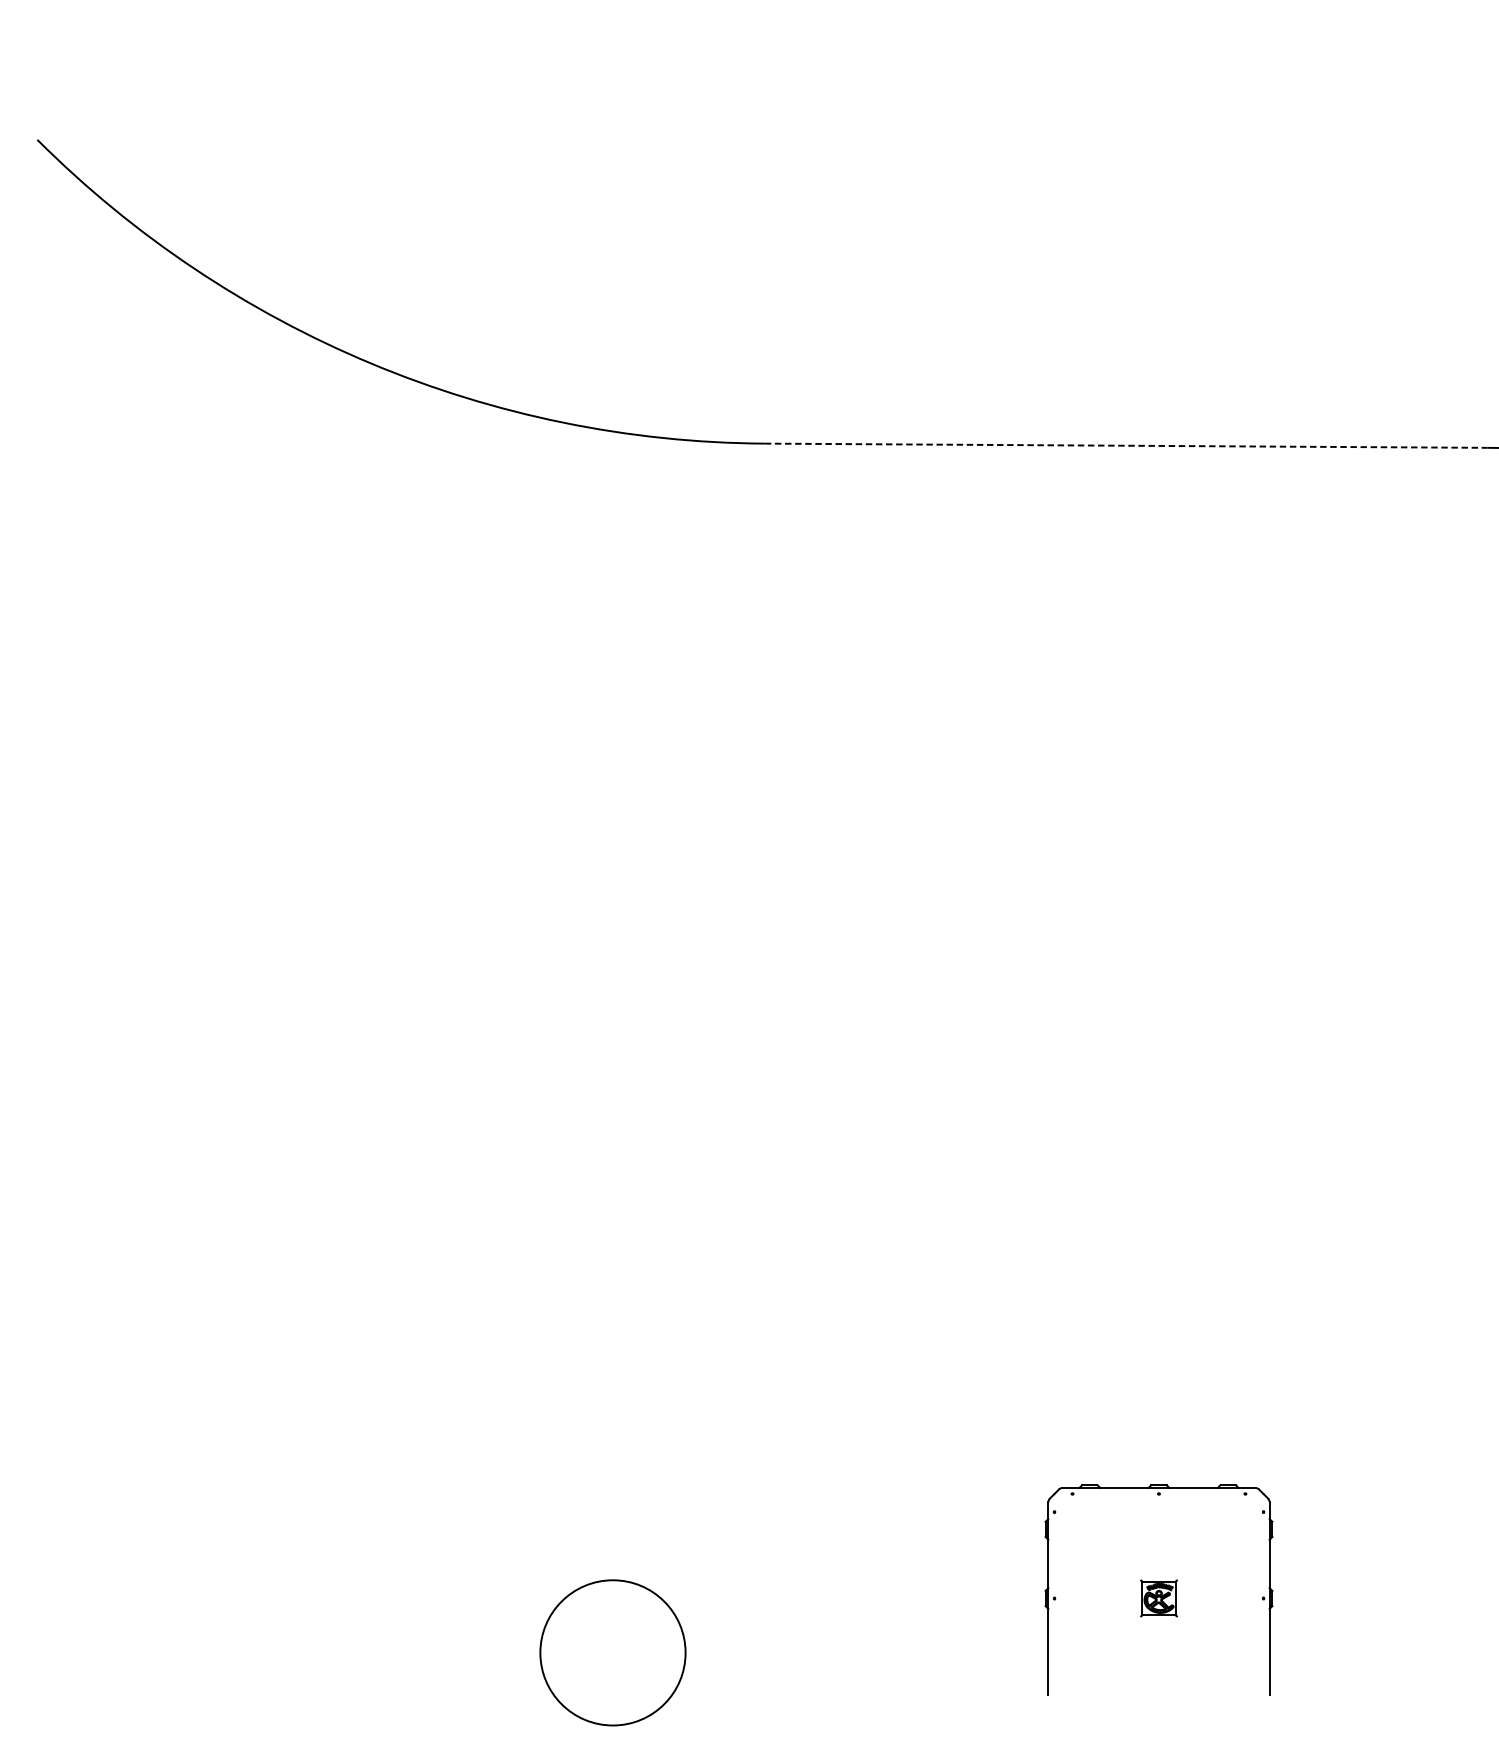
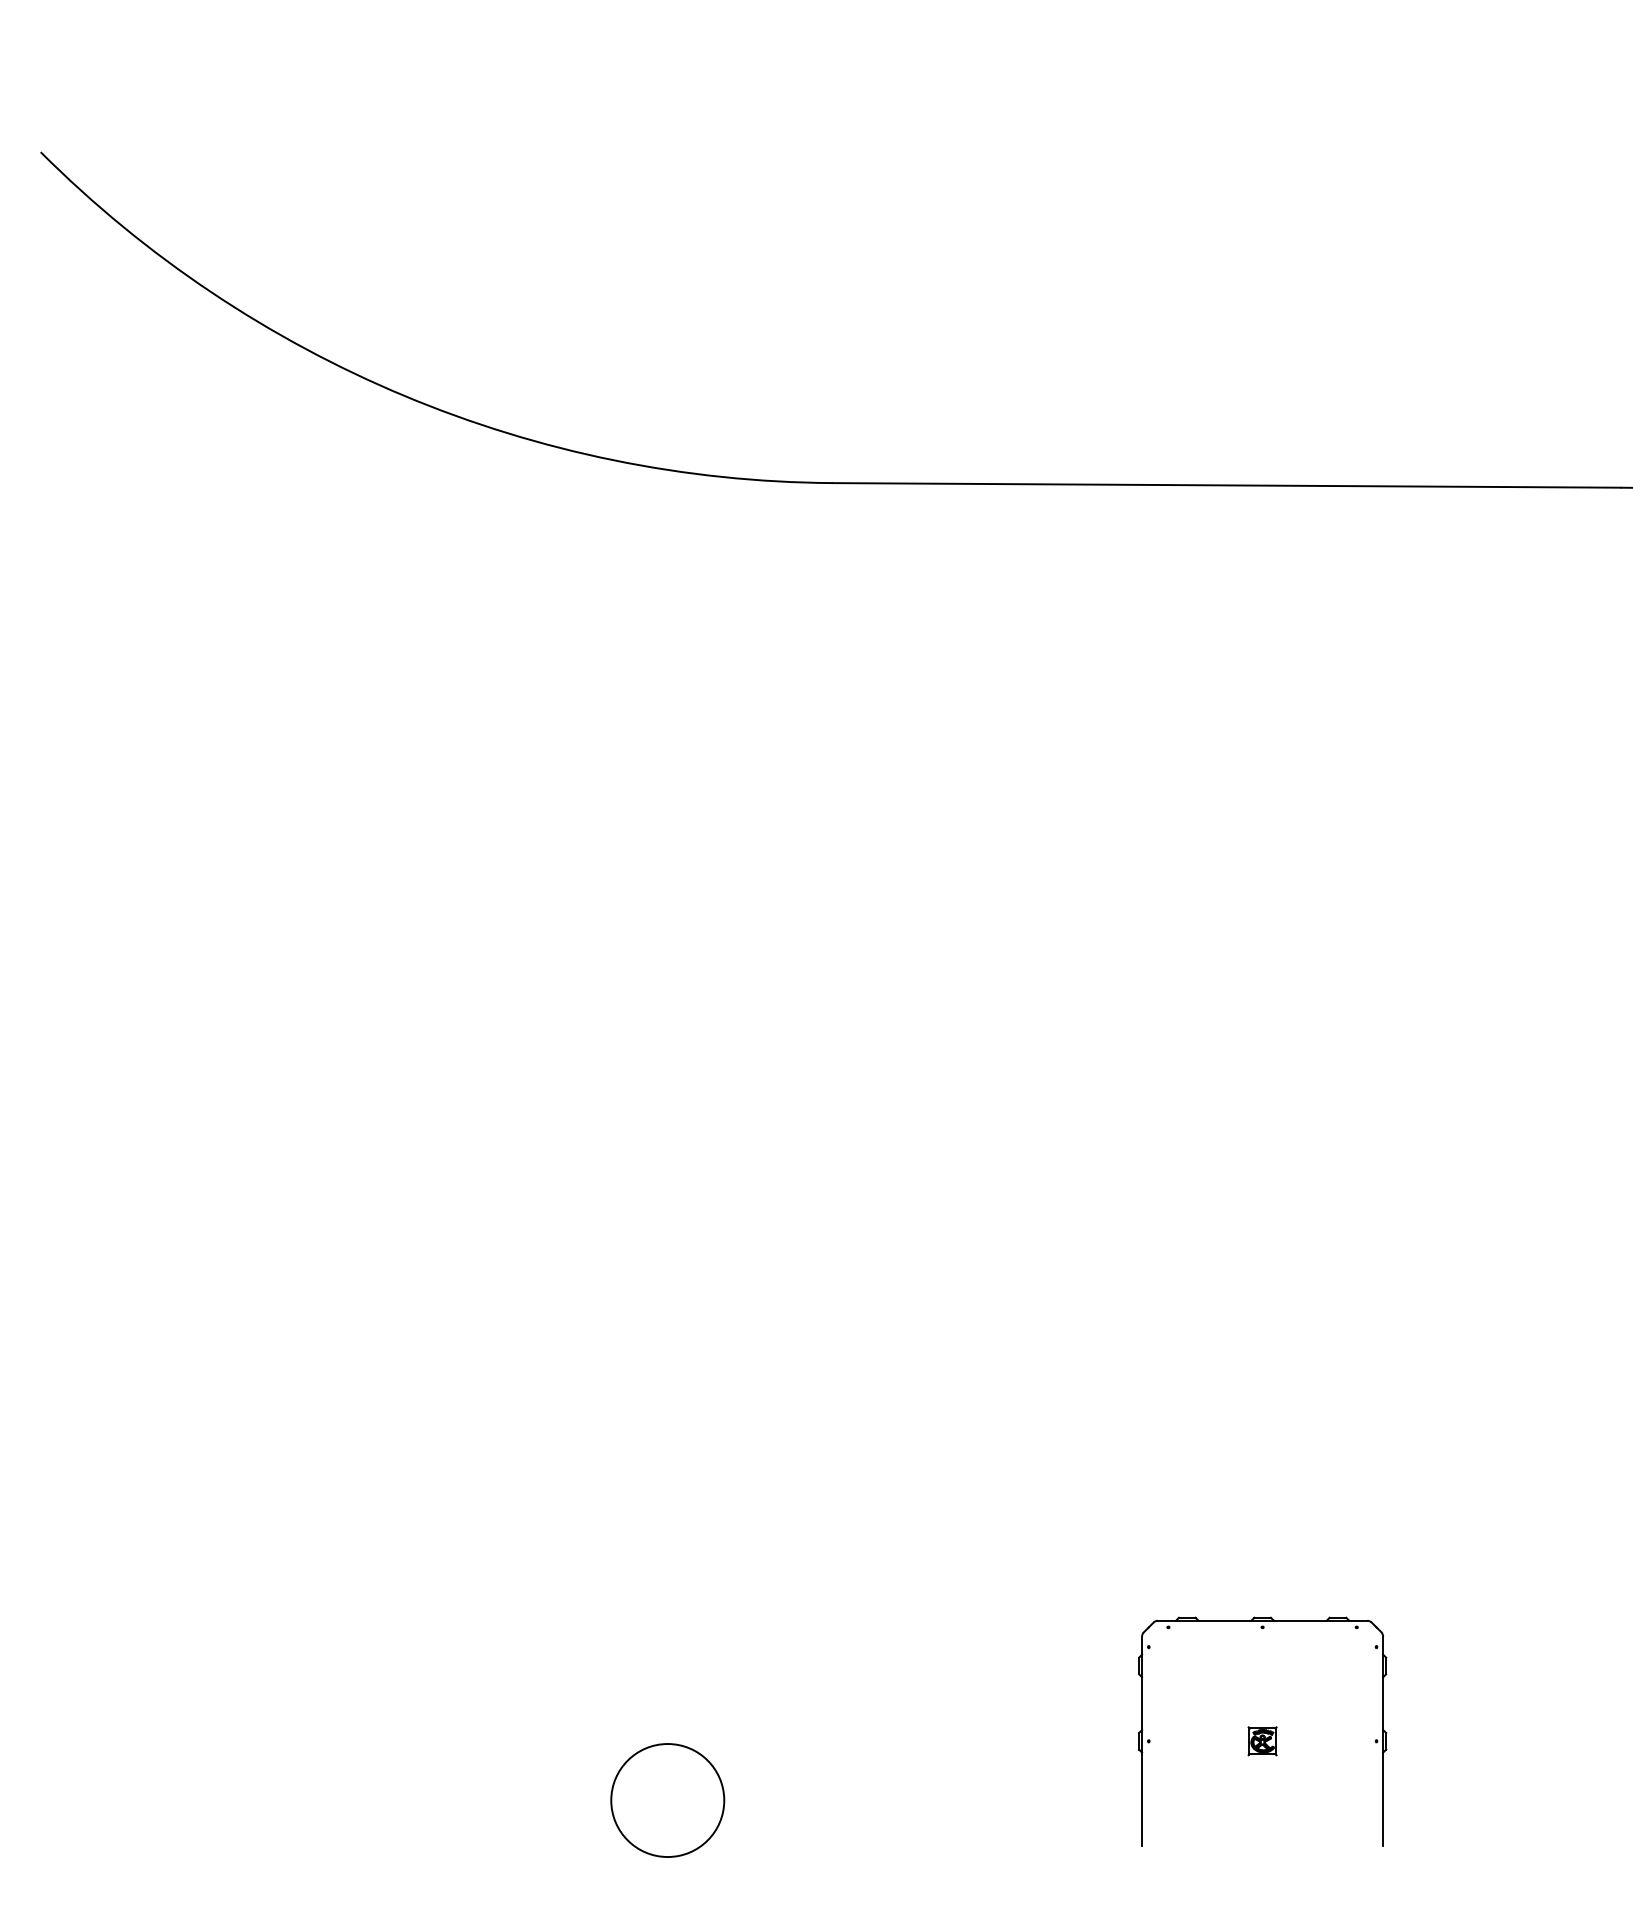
line: (1125, 445) -> (1226, 485), dashed -> solid
part: (1158, 1598) -> (1262, 1741), size x0.71
circle: (612, 1652) -> (667, 1800), size x0.71

